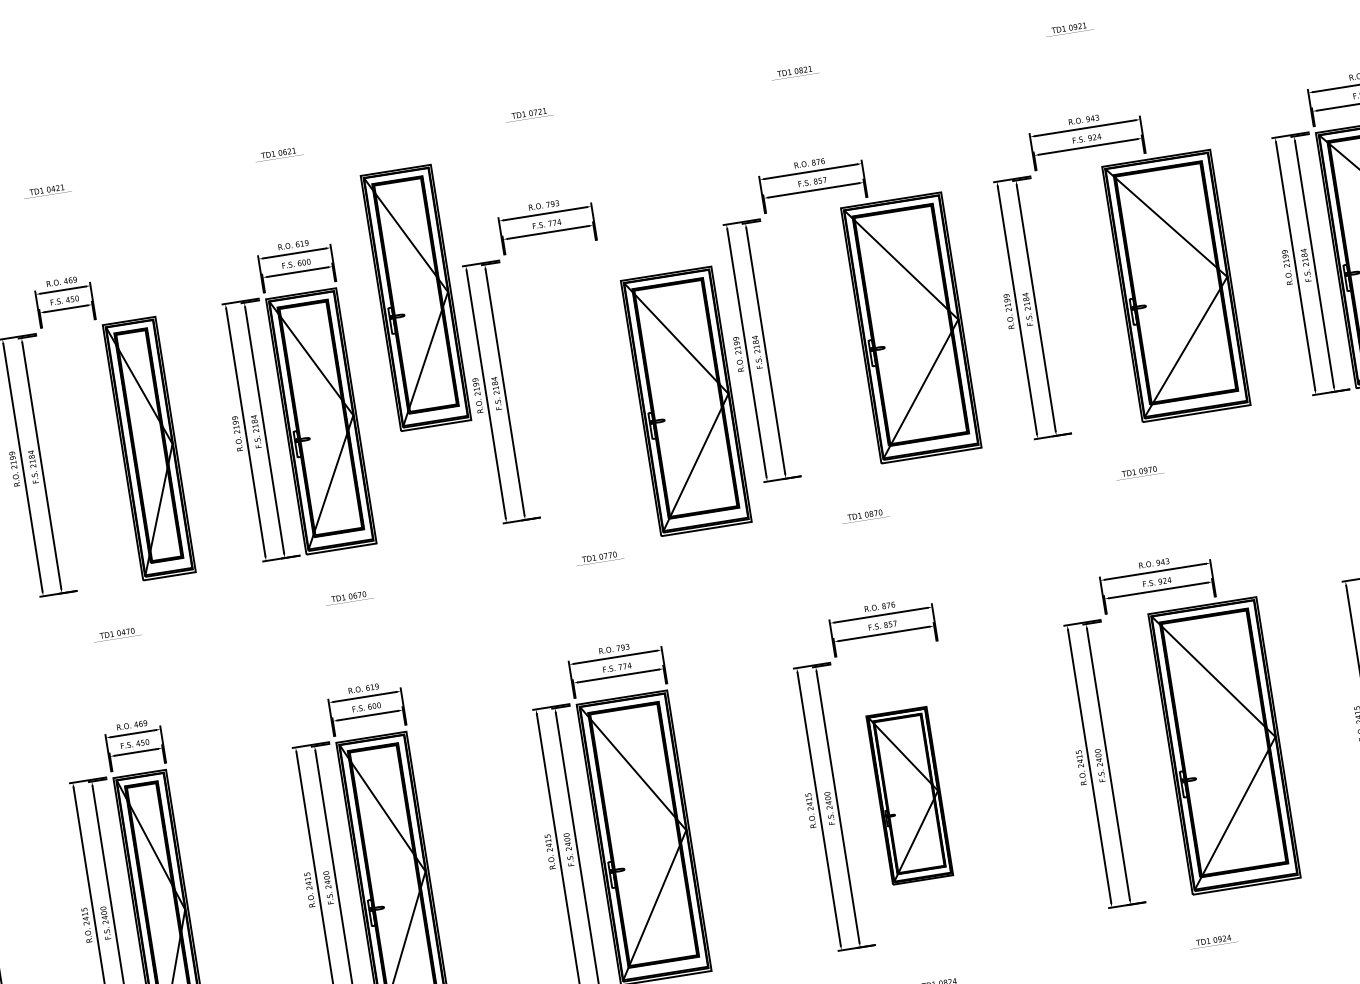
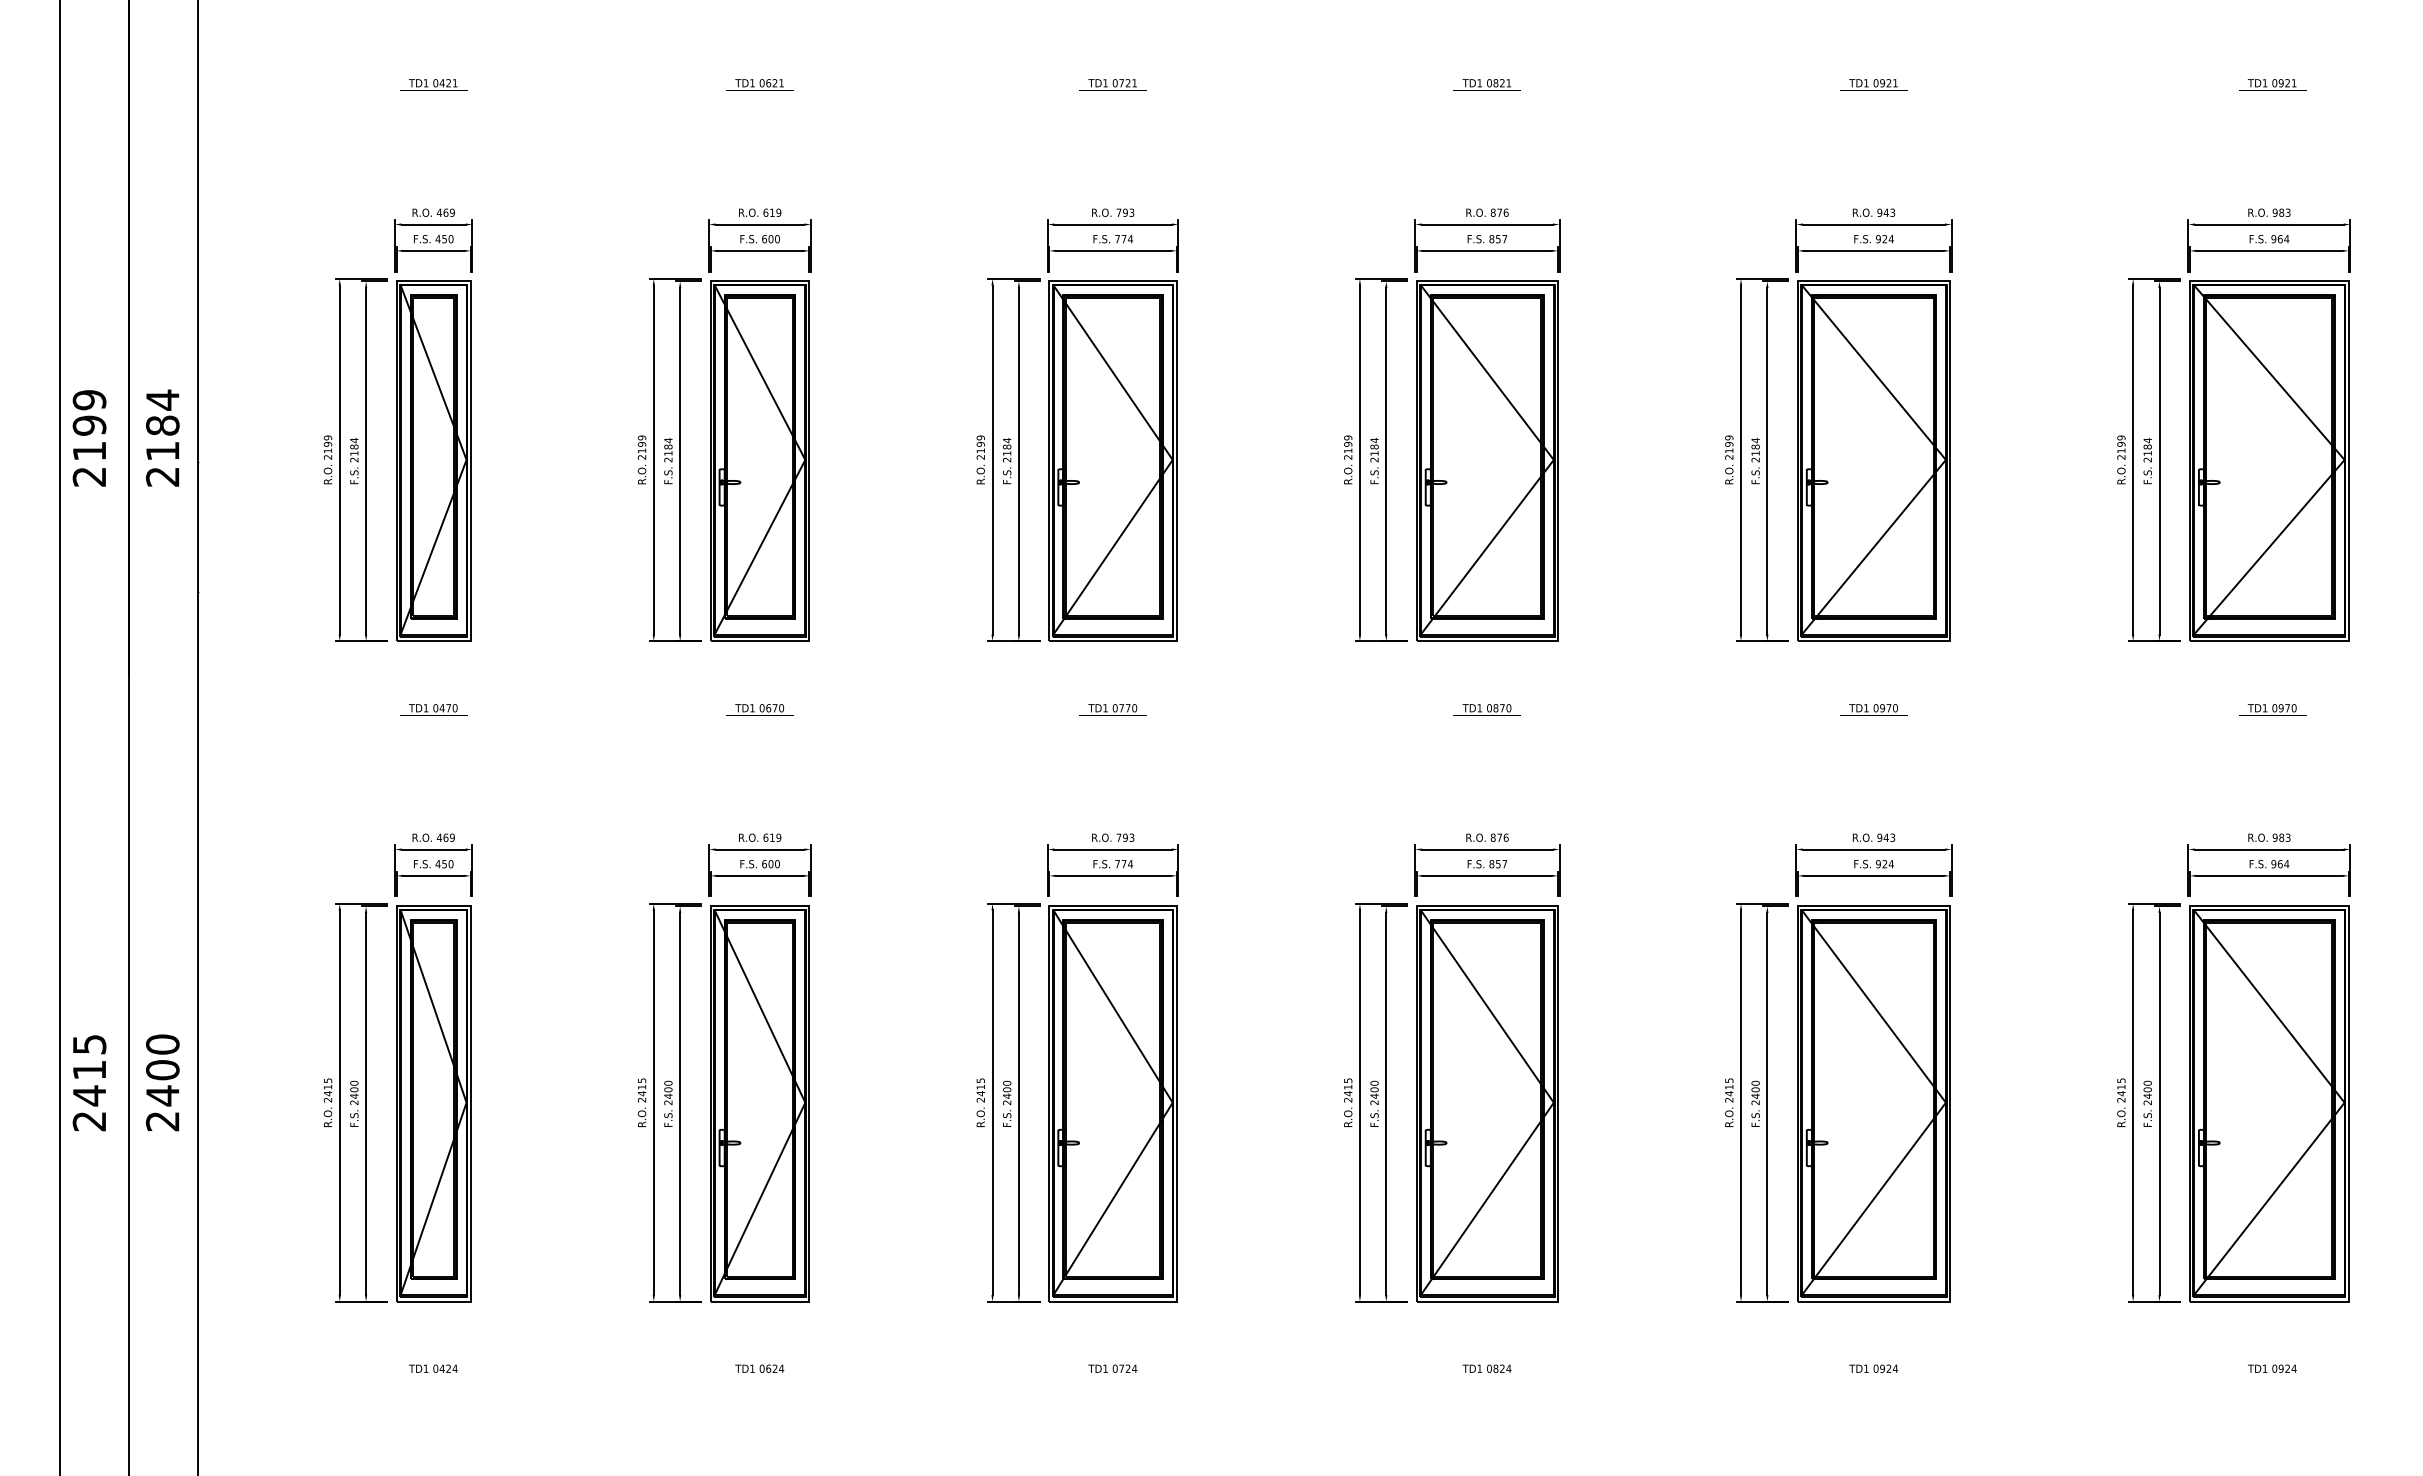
part: (1176, 285) -> (1873, 460), moved
part: (415, 297) -> (916, 311), removed
part: (911, 327) -> (1487, 460), moved
part: (685, 400) -> (1112, 460), moved
part: (149, 448) -> (433, 460), moved
part: (1224, 745) -> (1873, 1103), moved
part: (909, 795) -> (1487, 1103), size x1.67

